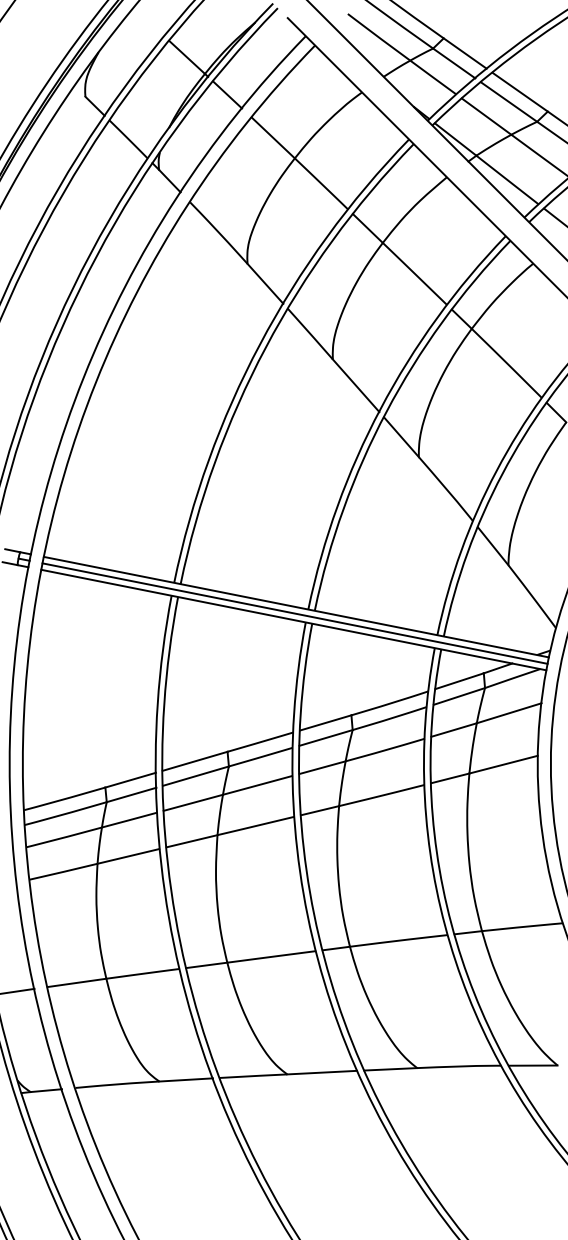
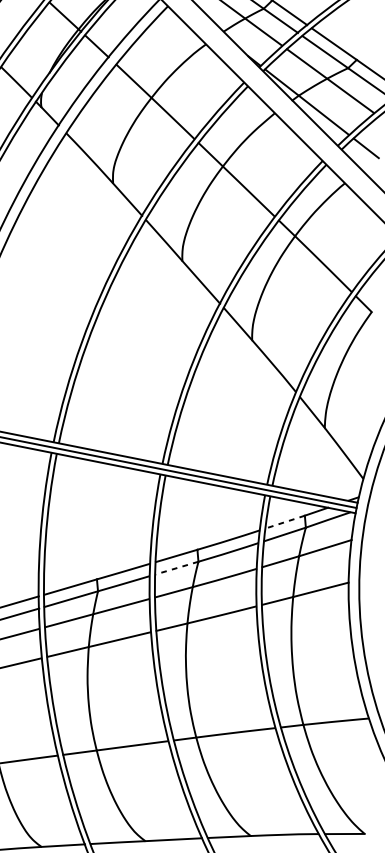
line: (459, 681) -> (285, 522), solid -> dashed
line: (326, 737) -> (177, 567), solid -> dashed

